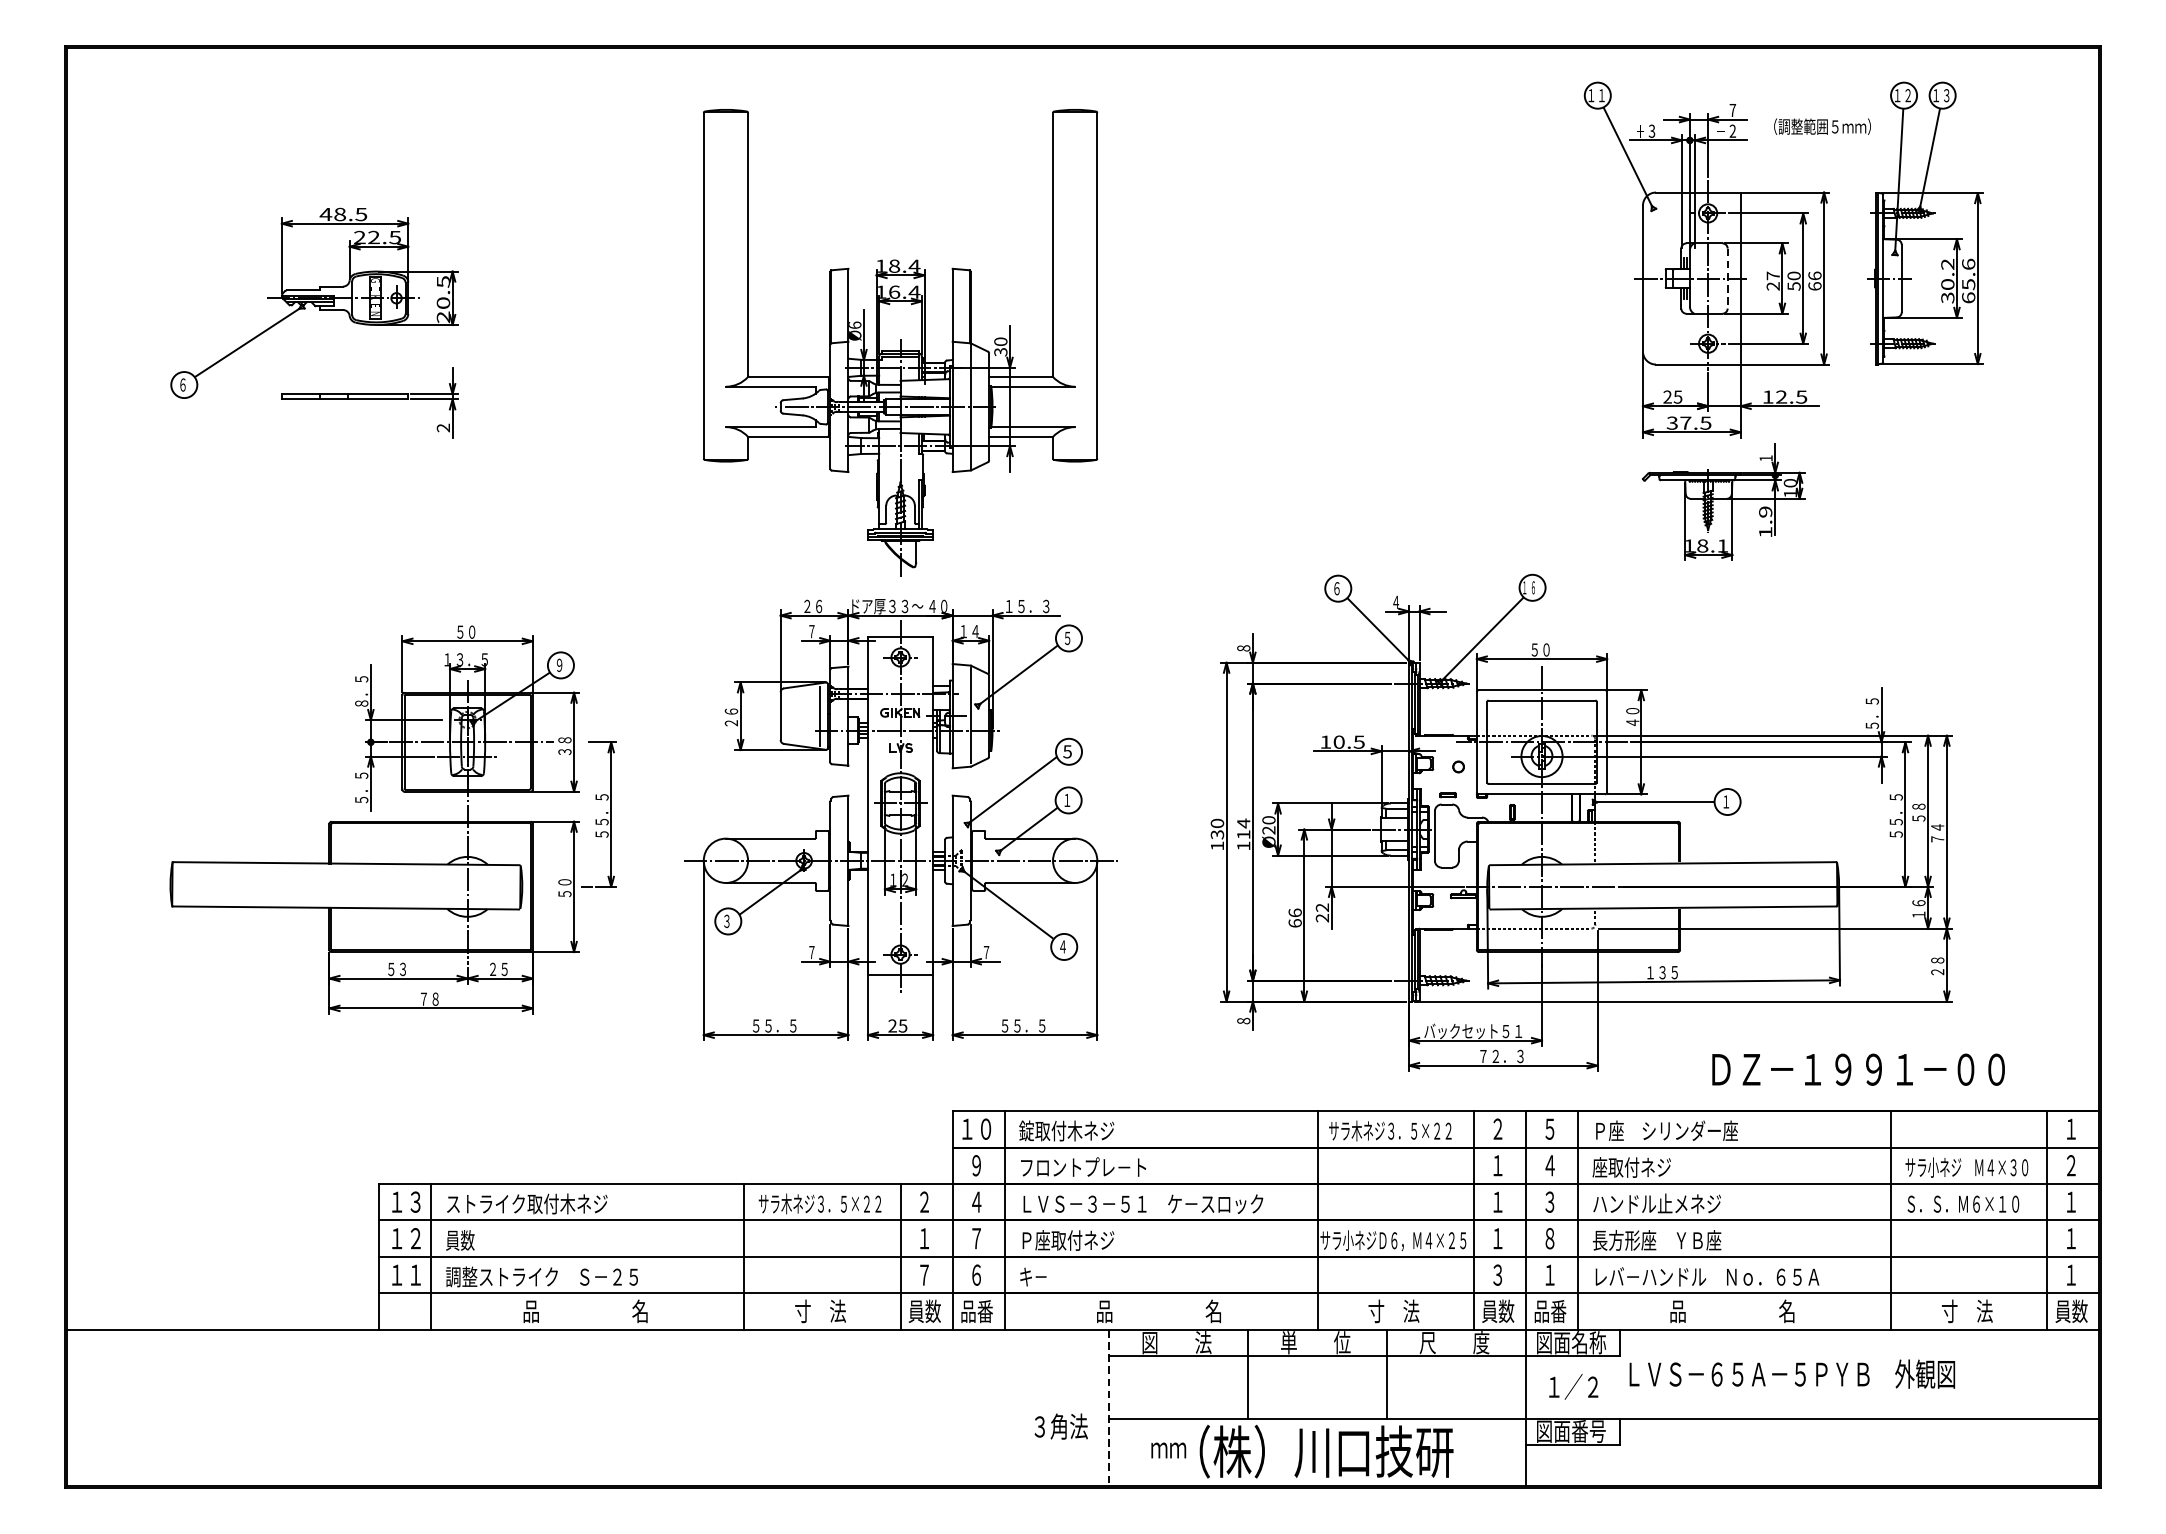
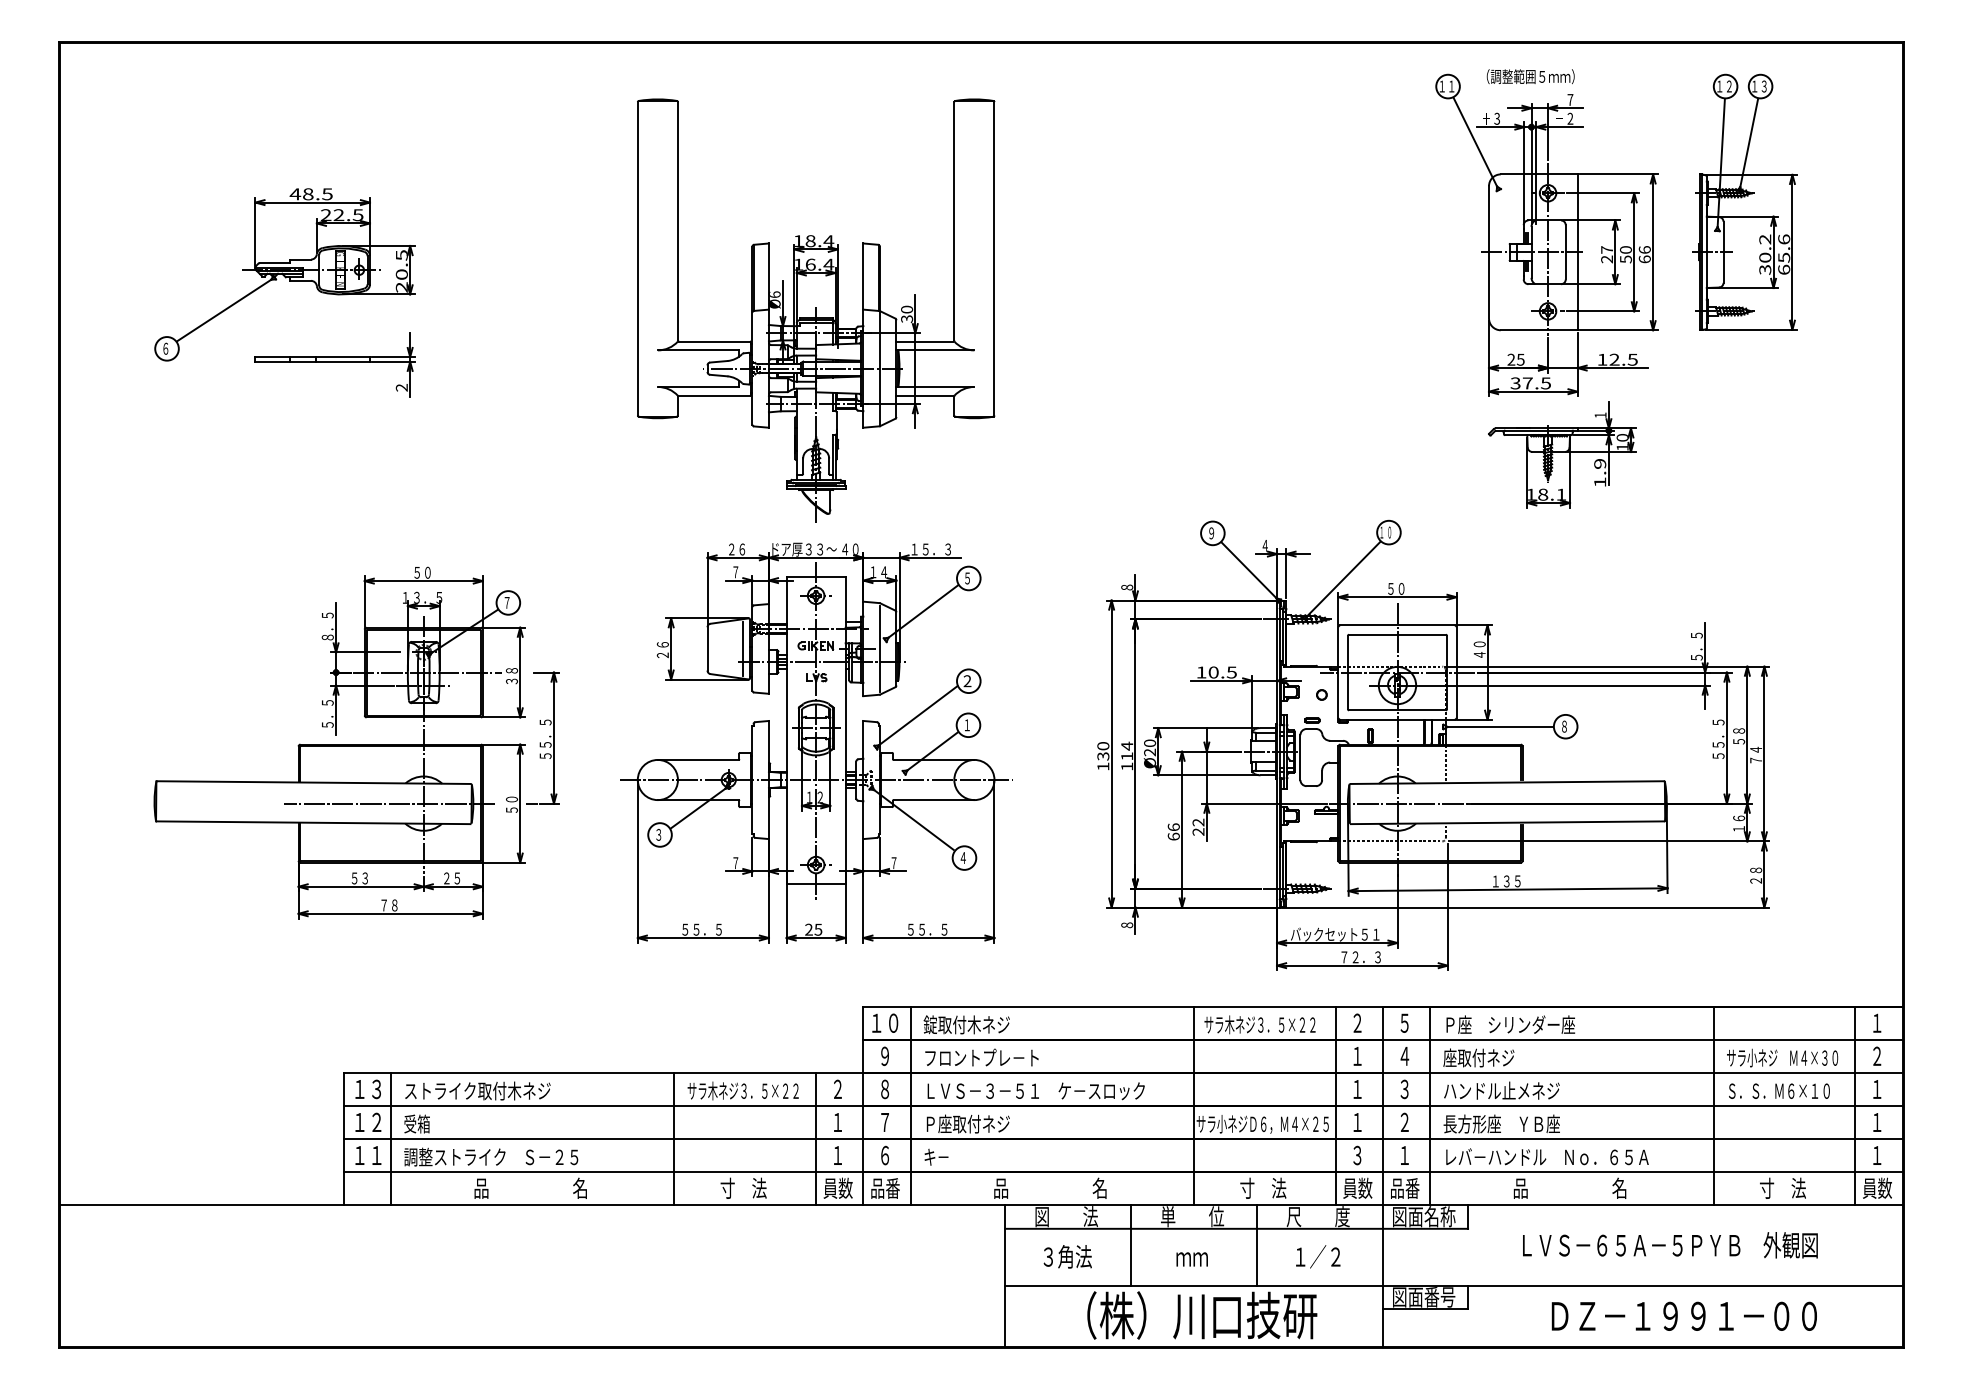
text: (1822, 126) -> (1530, 76), moved
line: (1727, 278) -> (1565, 252), dashed -> solid
text: (1533, 587) -> (1389, 532), ６ -> ０
text: (1336, 588) -> (1211, 533), ６ -> ９
text: (558, 664) -> (506, 602), ９ -> ７
text: (1067, 752) -> (967, 681), 5 -> 2
text: (1726, 801) -> (1564, 726), １ -> ８
line: (428, 886) -> (388, 803), added
text: (1857, 1068) -> (1683, 1315), moved
text: (977, 1202) -> (885, 1089), ４ -> ８
text: (1549, 1238) -> (1404, 1122), ８ -> ２
text: (460, 1239) -> (417, 1123), 員数 -> 受箱
text: (924, 1275) -> (837, 1155), ７ -> １
text: (1792, 1374) -> (1670, 1245), moved
text: (1574, 1386) -> (1318, 1256), moved
line: (1109, 1408) -> (1005, 1276), dashed -> solid
text: (1060, 1426) -> (1067, 1256), moved
text: (1167, 1450) -> (1191, 1259), moved

